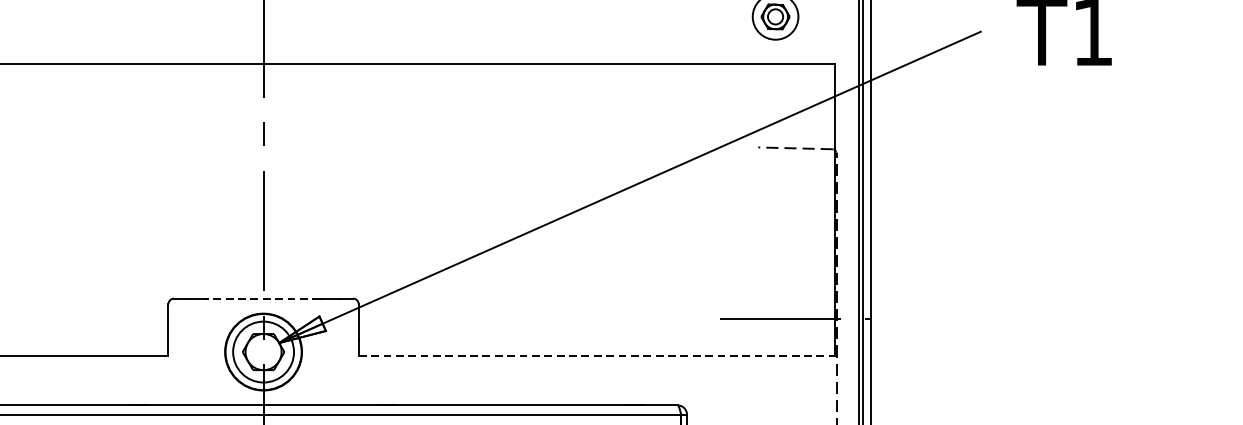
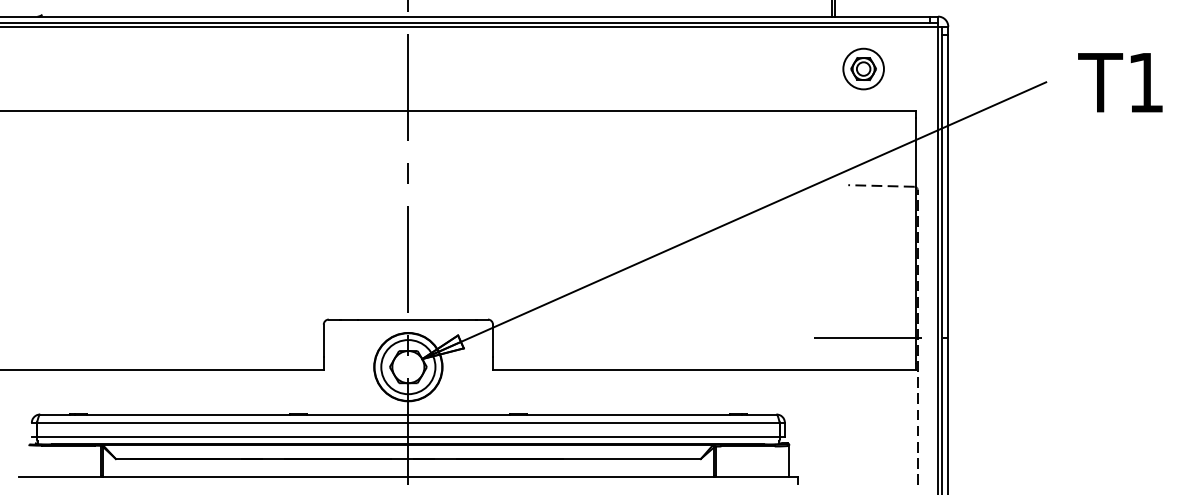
line: (262, 298) -> (407, 319), dashed -> solid
line: (596, 355) -> (704, 370), dashed -> solid

